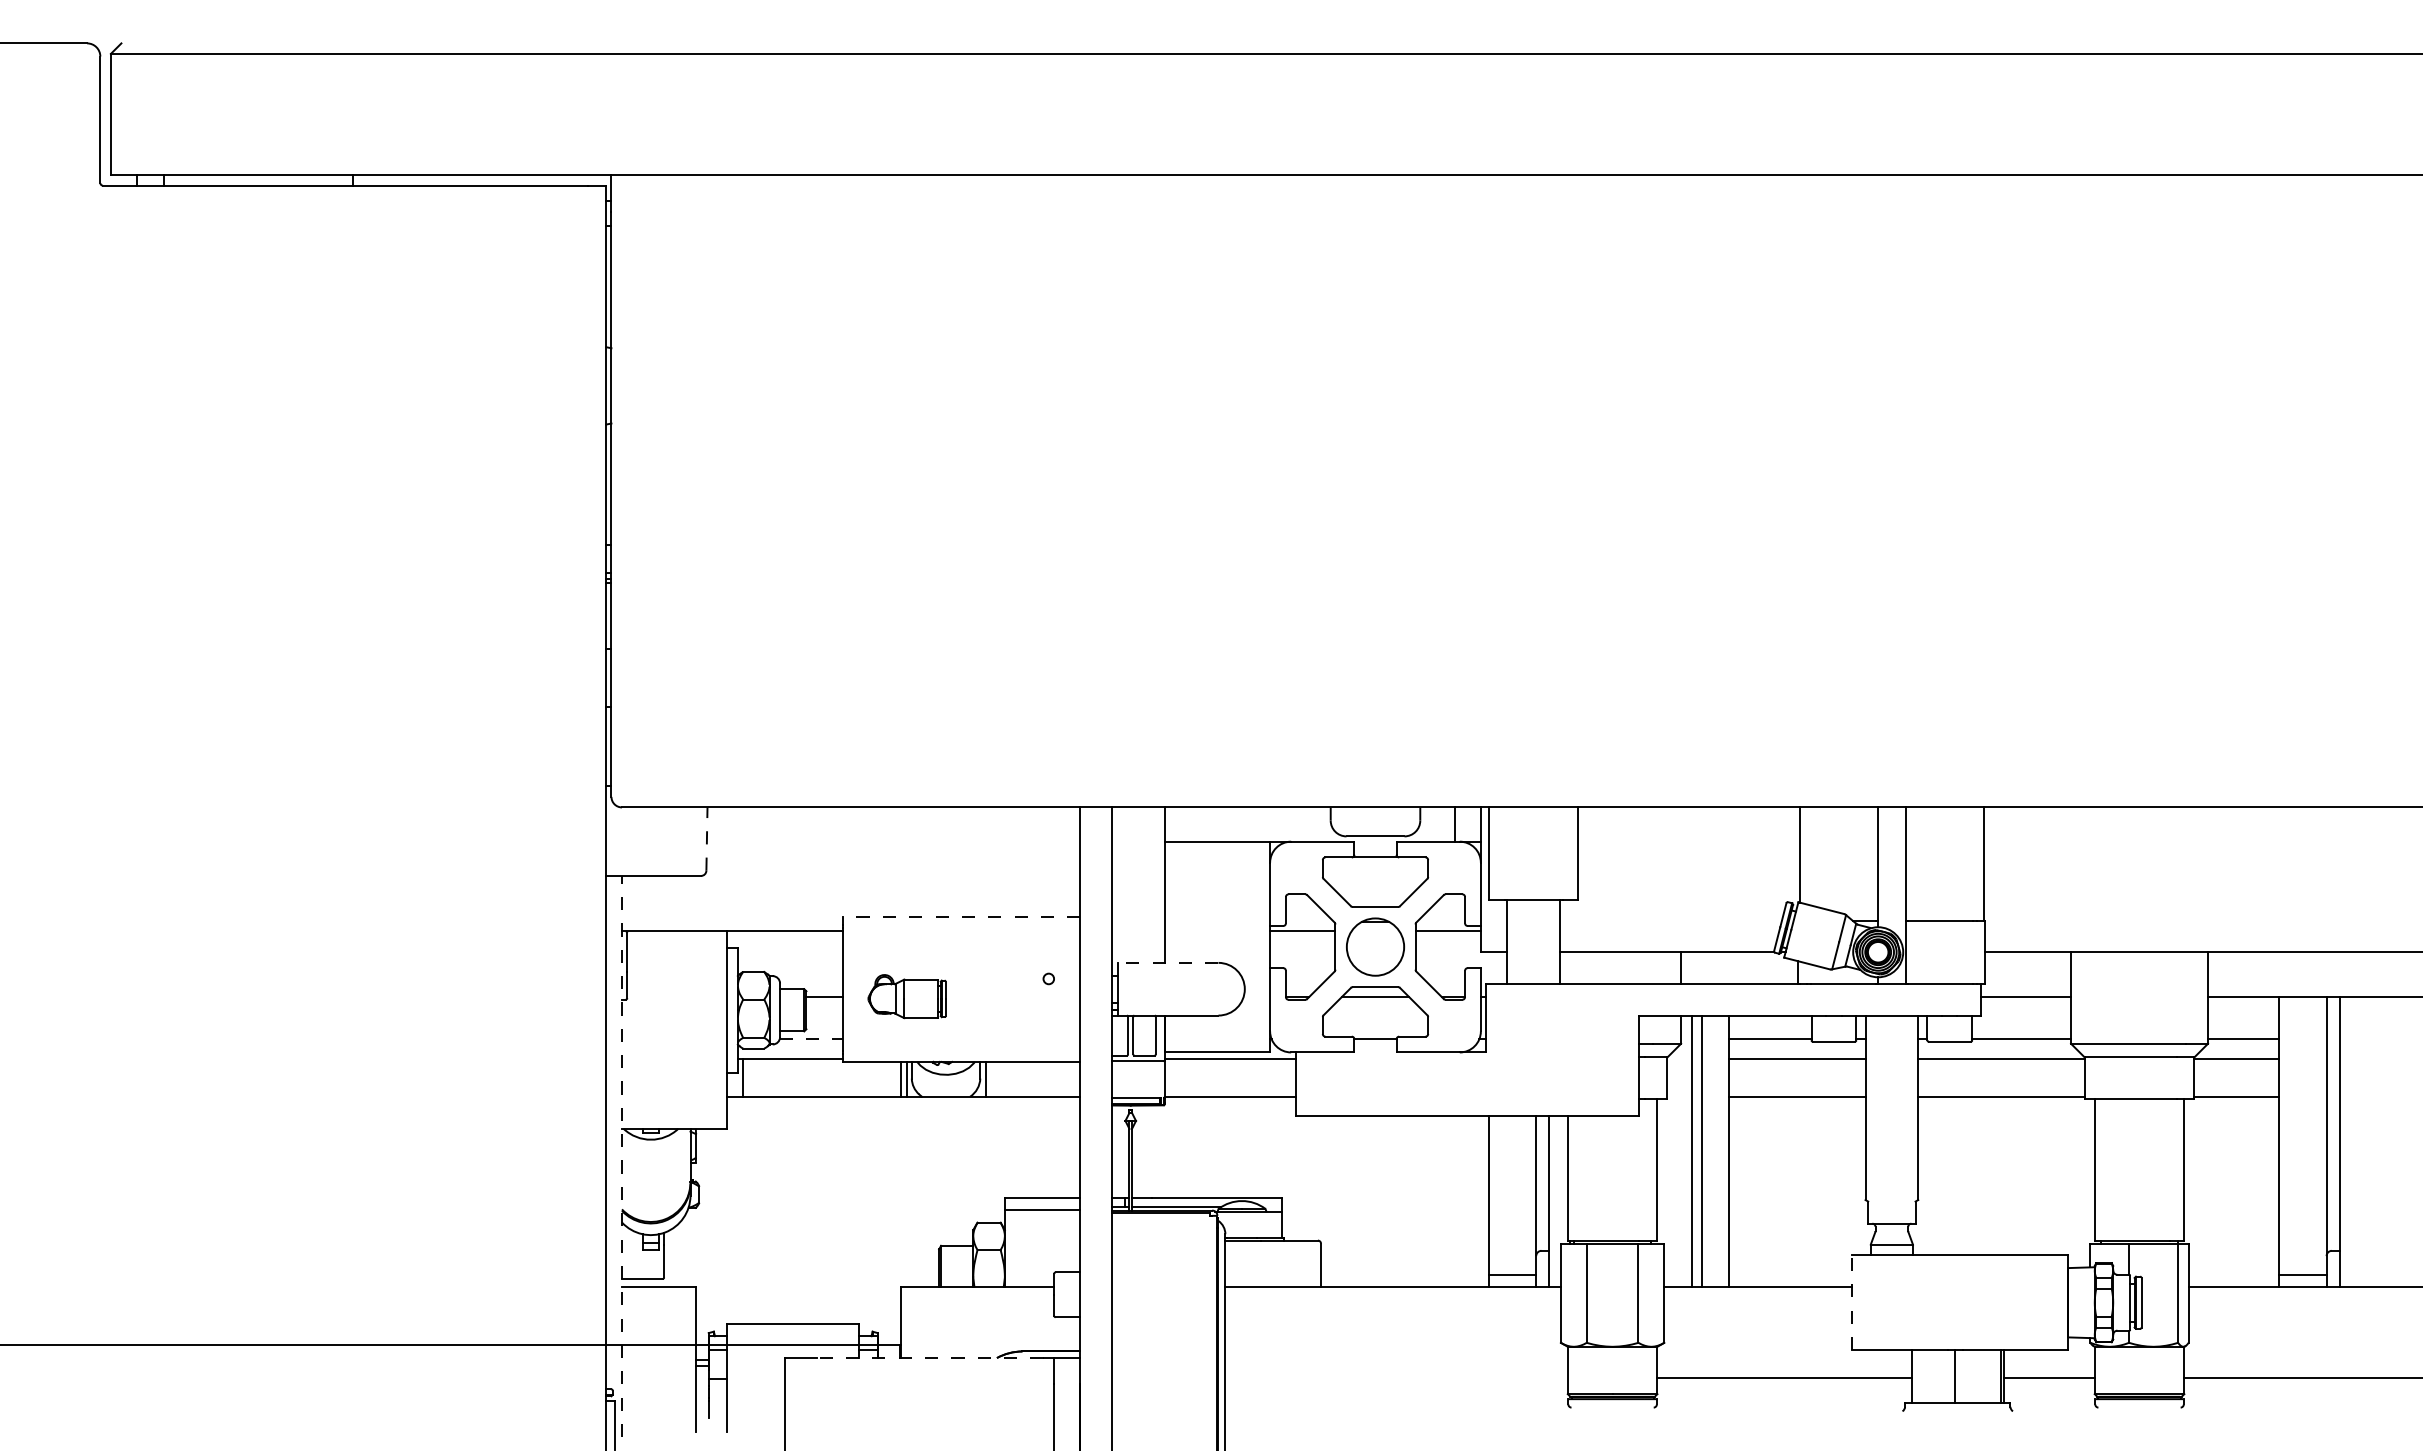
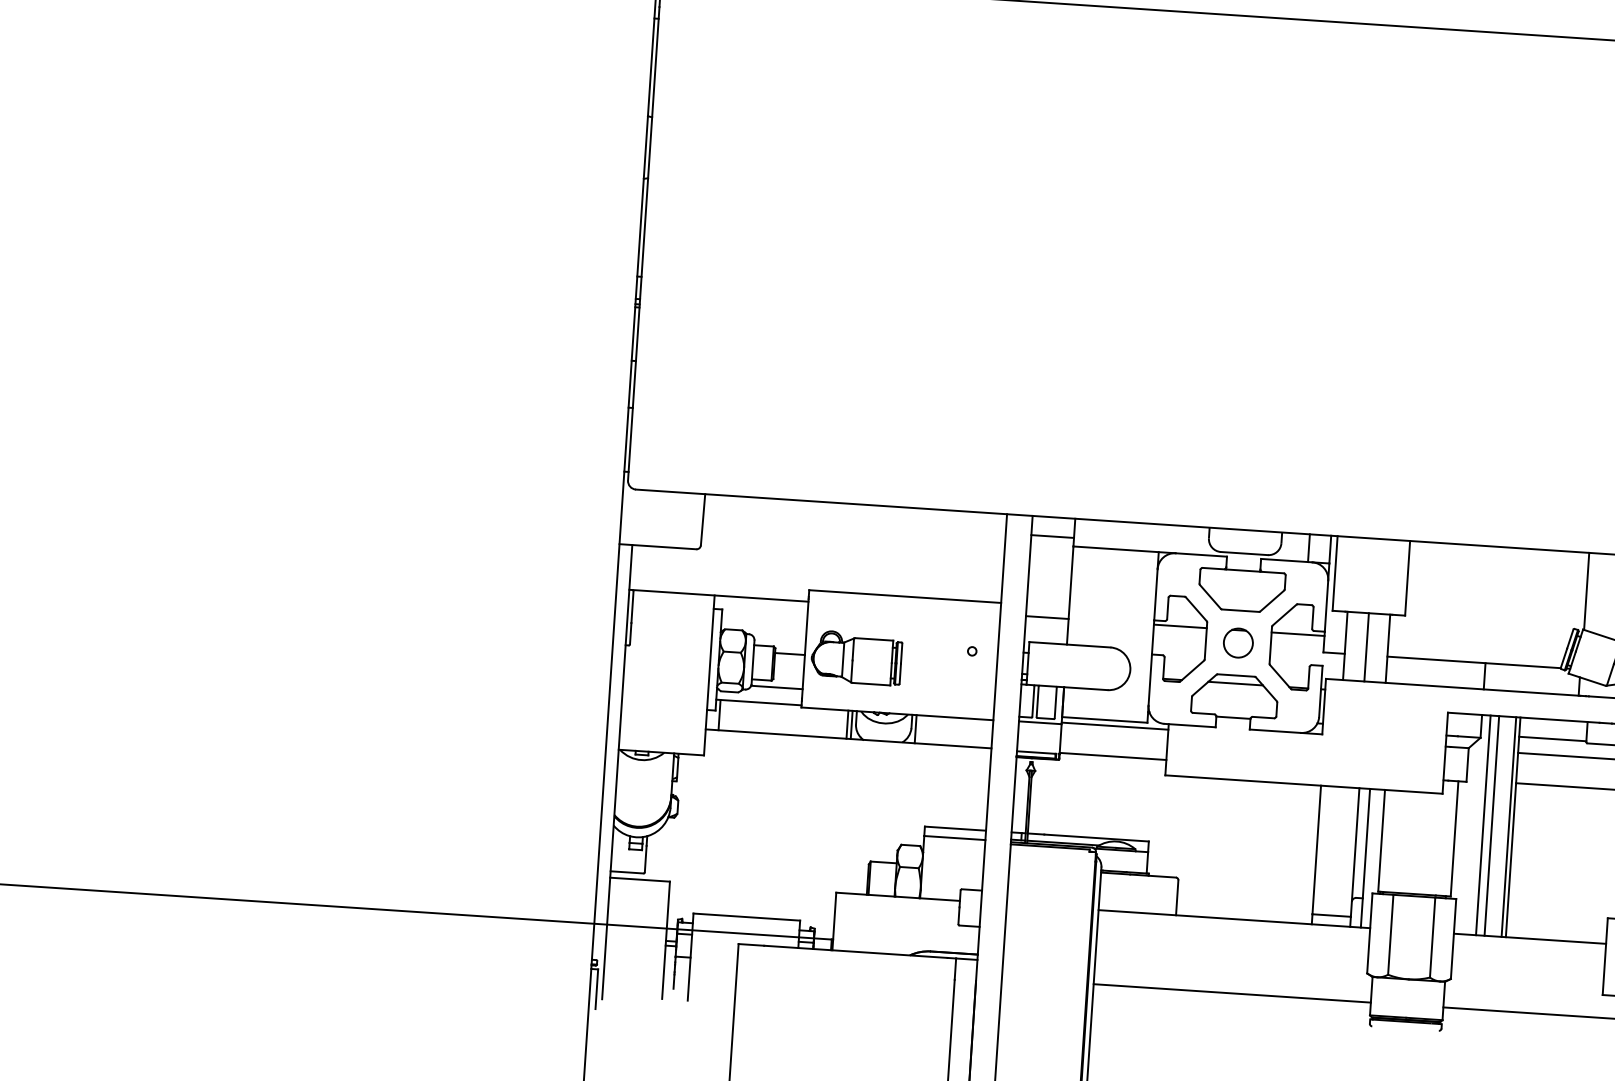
line: (1138, 831) -> (1052, 536), added
line: (706, 839) -> (702, 520), dashed -> solid
line: (961, 917) -> (904, 596), dashed -> solid
line: (1138, 931) -> (1047, 617), added
line: (1533, 941) -> (1366, 647), added
part: (1375, 946) -> (1238, 642), size x0.62
line: (1167, 962) -> (1069, 644), dashed -> solid
part: (906, 996) -> (856, 657), size x1.43
line: (811, 1039) -> (776, 687), dashed -> solid
line: (1723, 1150) -> (1509, 826), added
line: (622, 1156) -> (617, 772), dashed -> solid
line: (1852, 1302) -> (1605, 956), dashed -> solid
line: (929, 1358) -> (855, 952), dashed -> solid
line: (1396, 1378) -> (1232, 993), added

